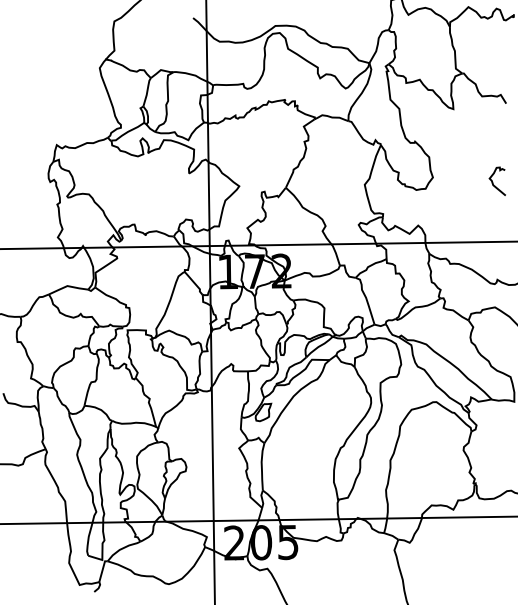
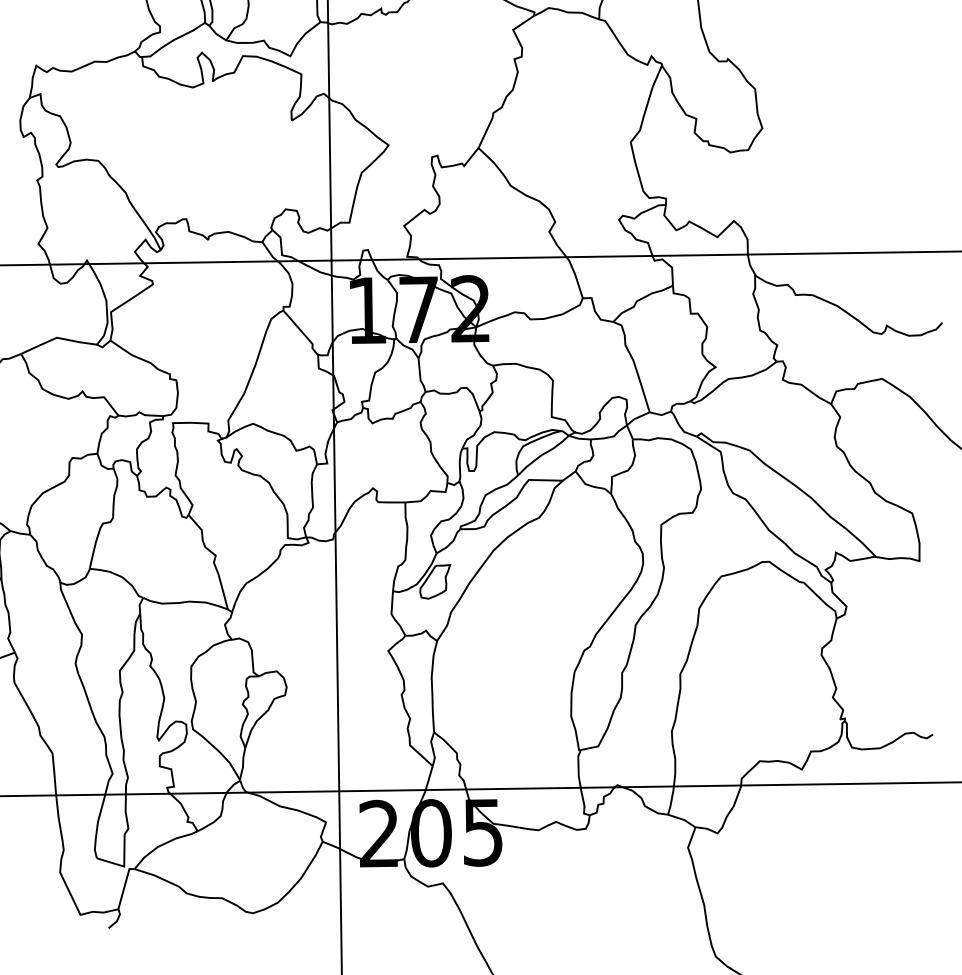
curve: (493, 182) -> (879, 137), removed

